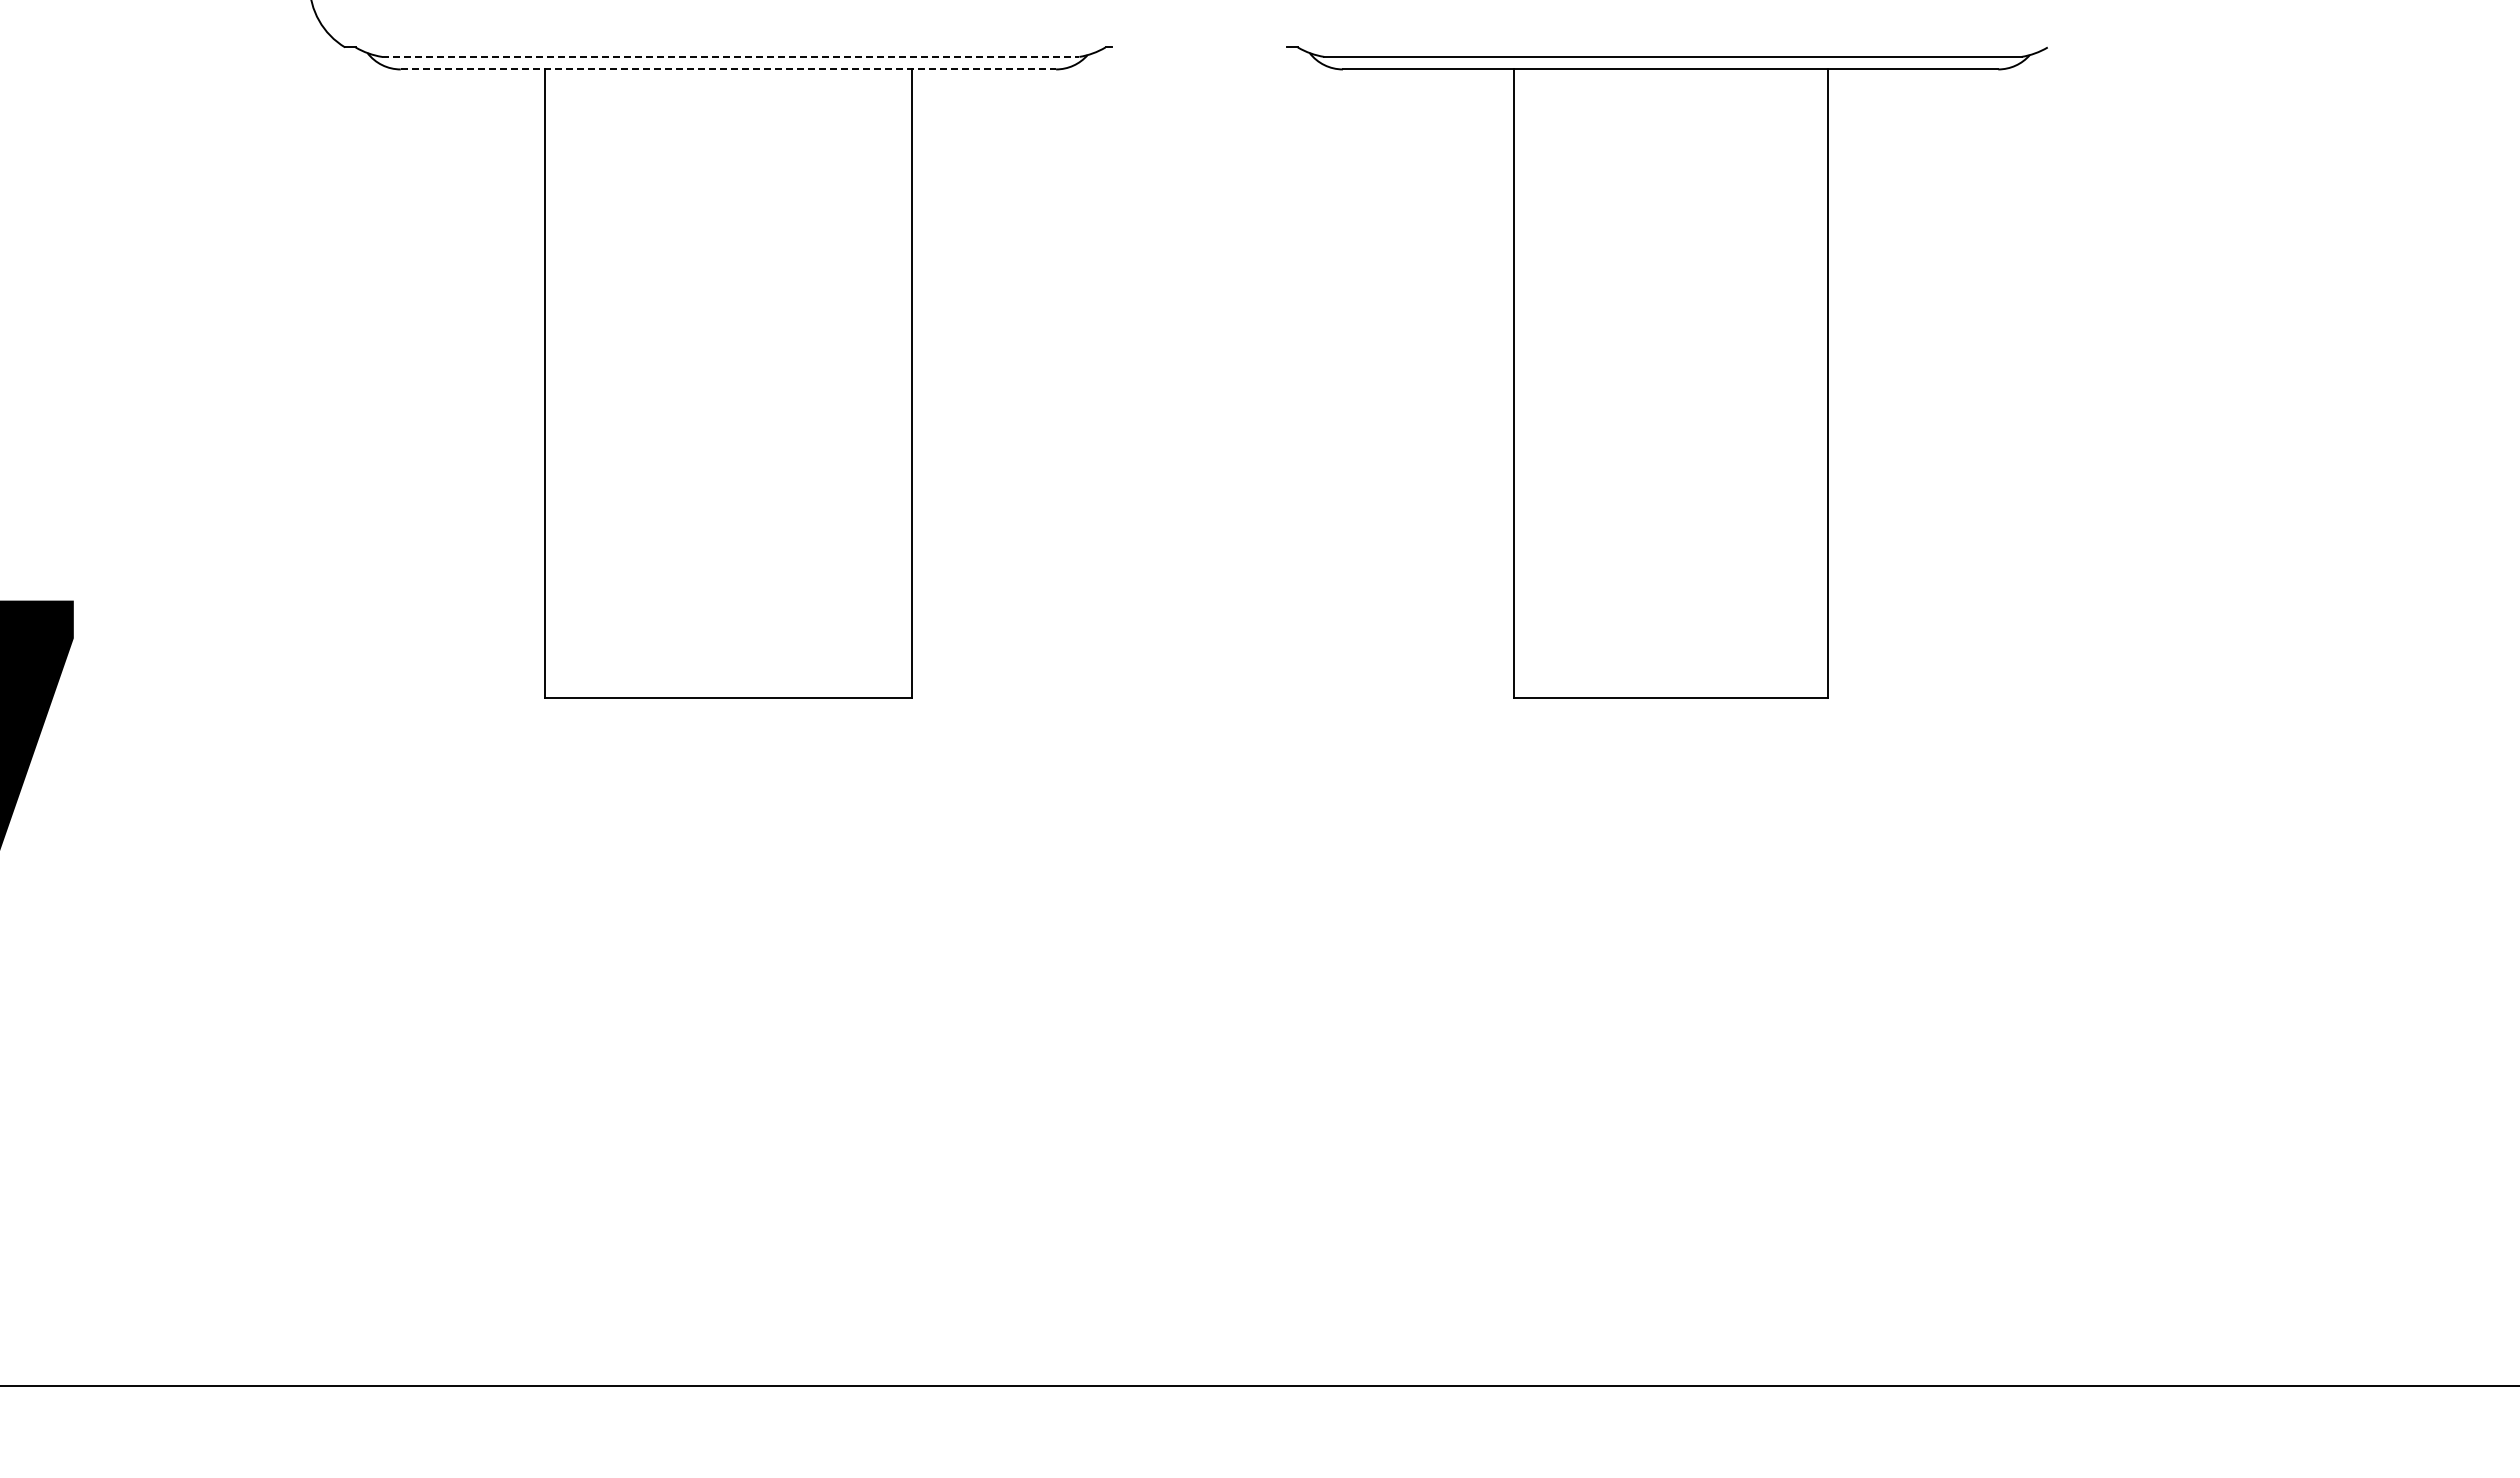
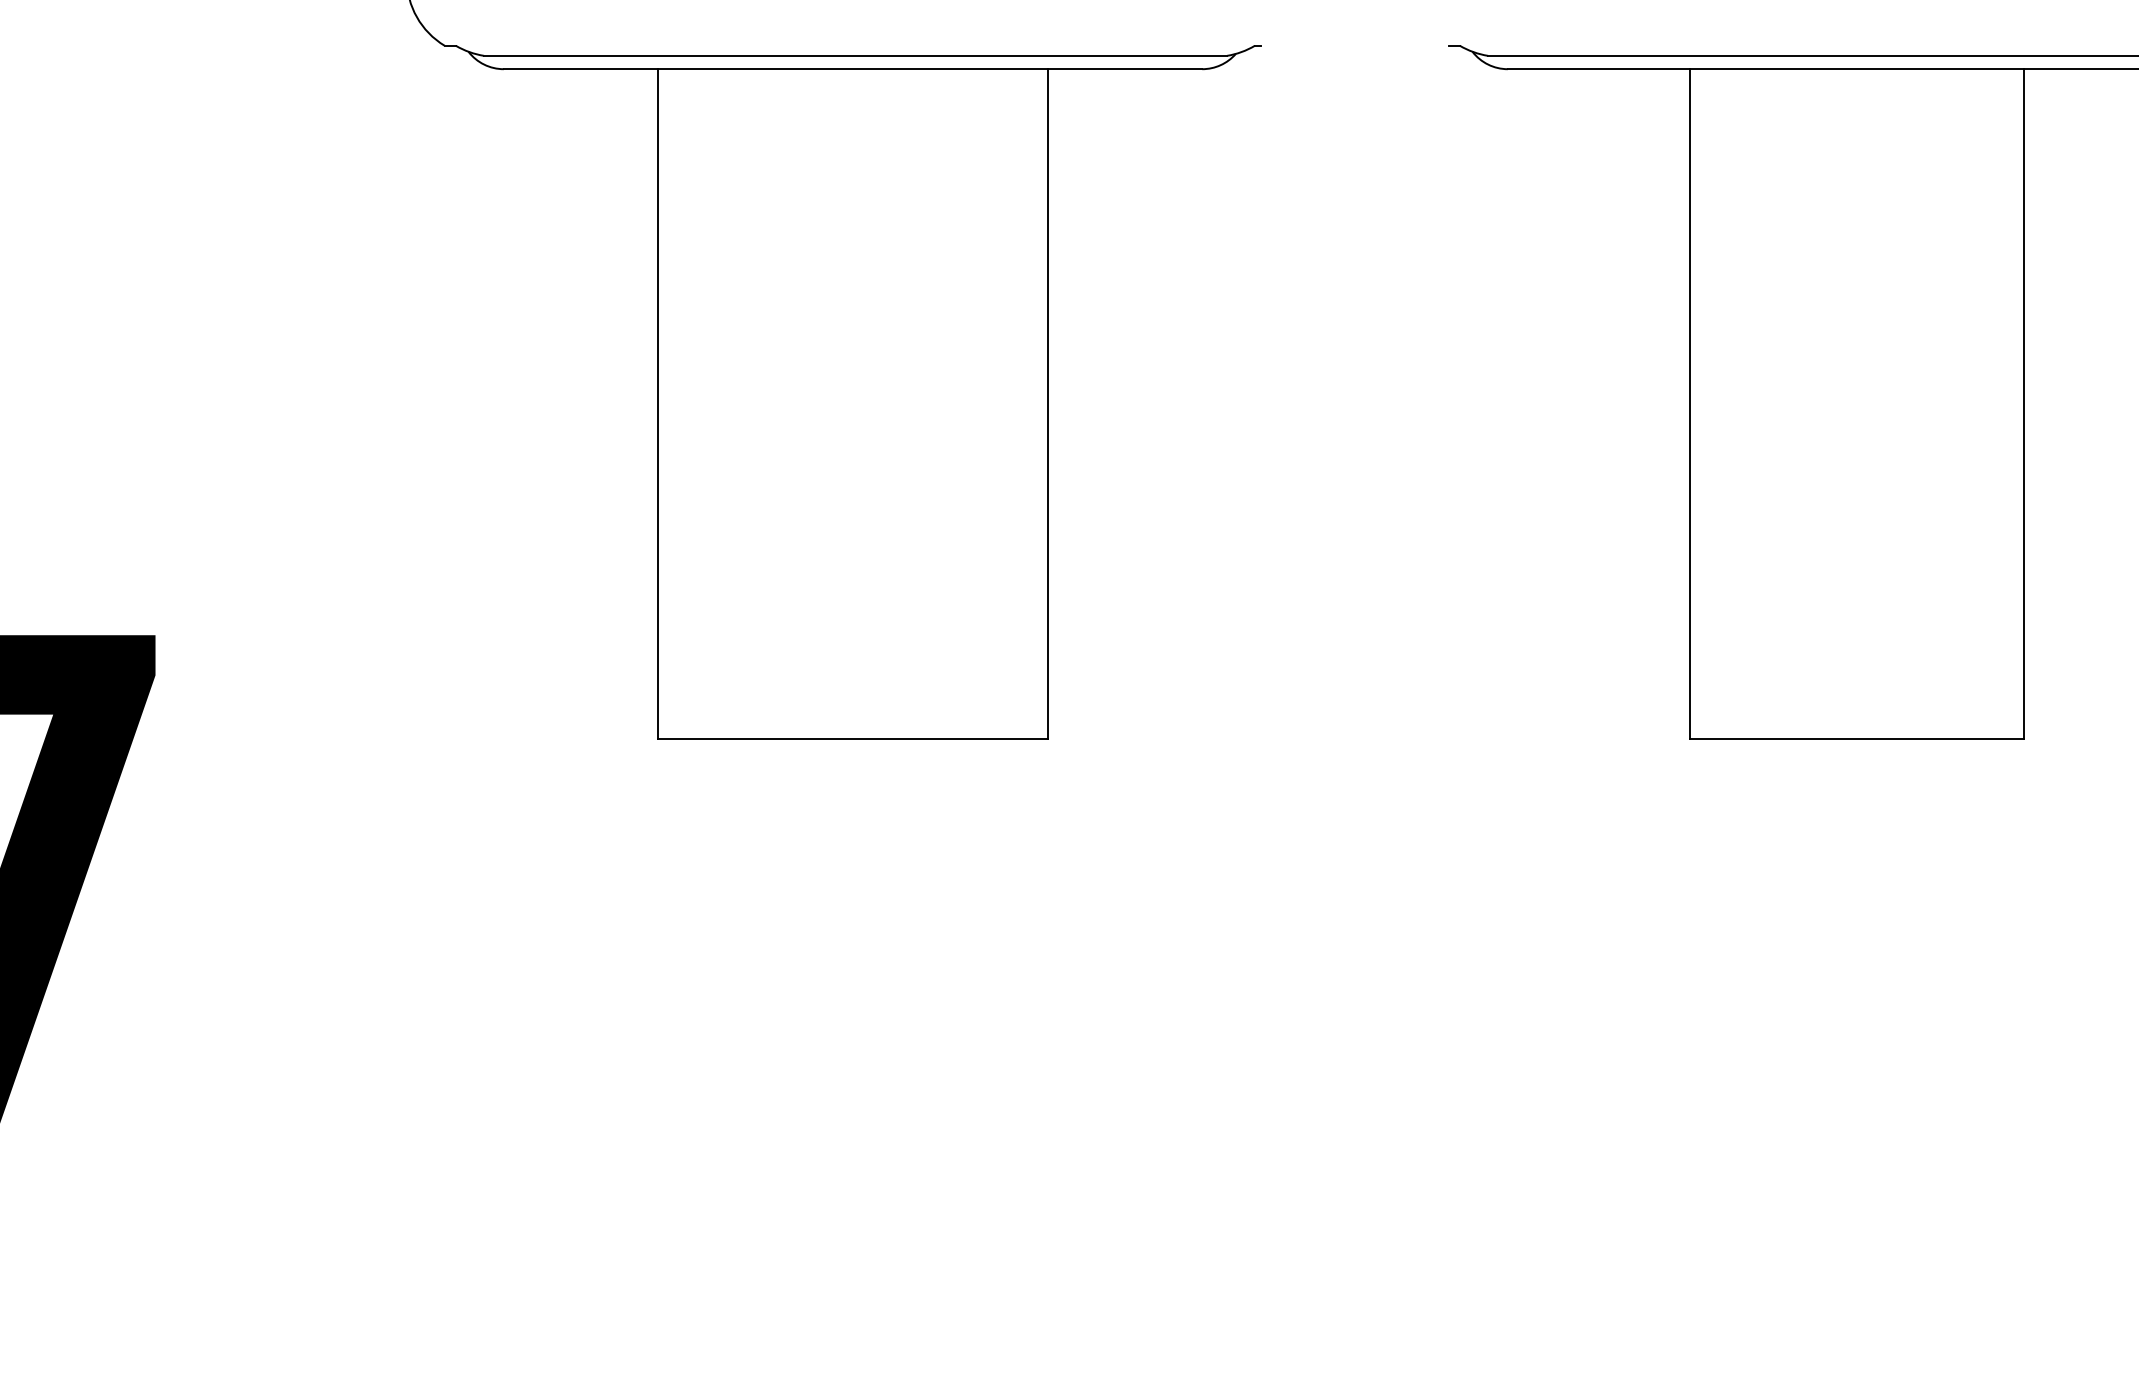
line: (730, 56) -> (855, 55), dashed -> solid
line: (728, 69) -> (853, 69), dashed -> solid

